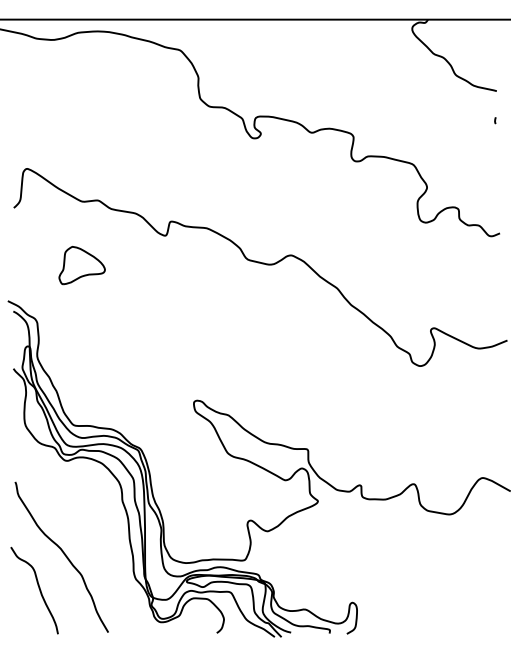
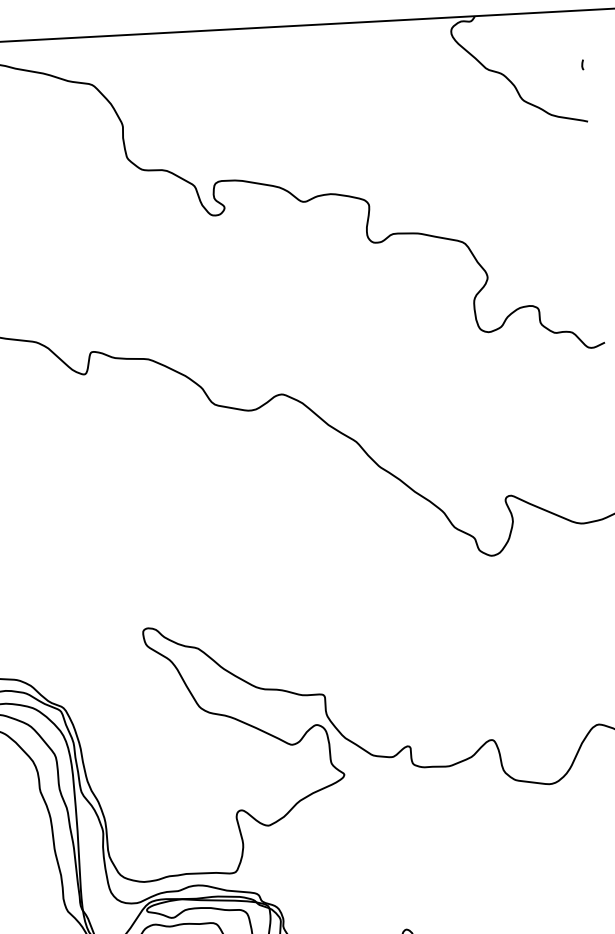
line: (495, 120) -> (582, 64), moved

